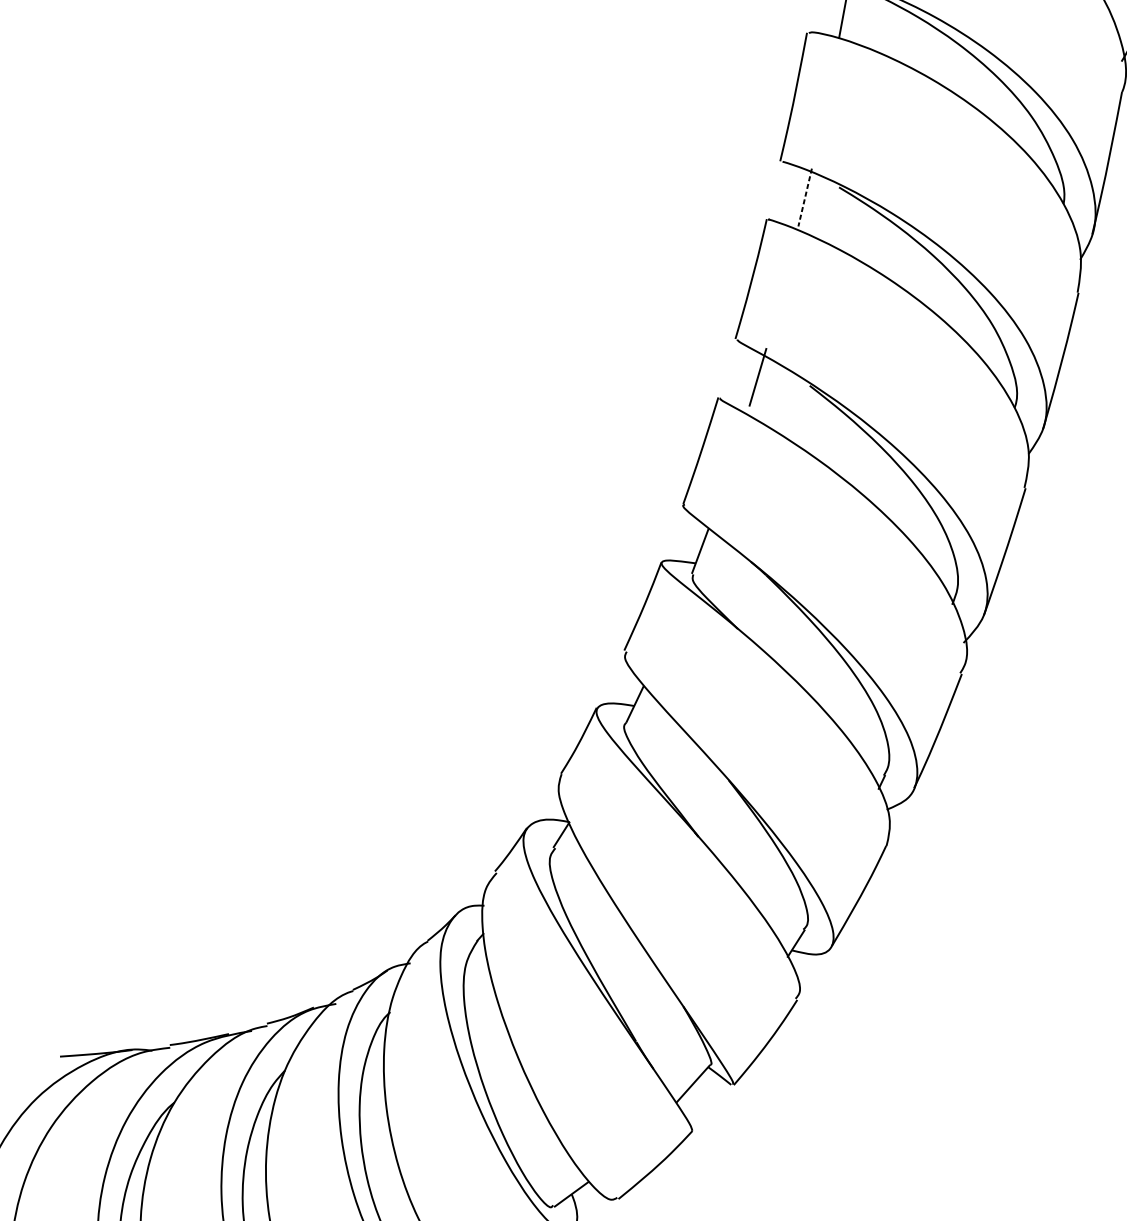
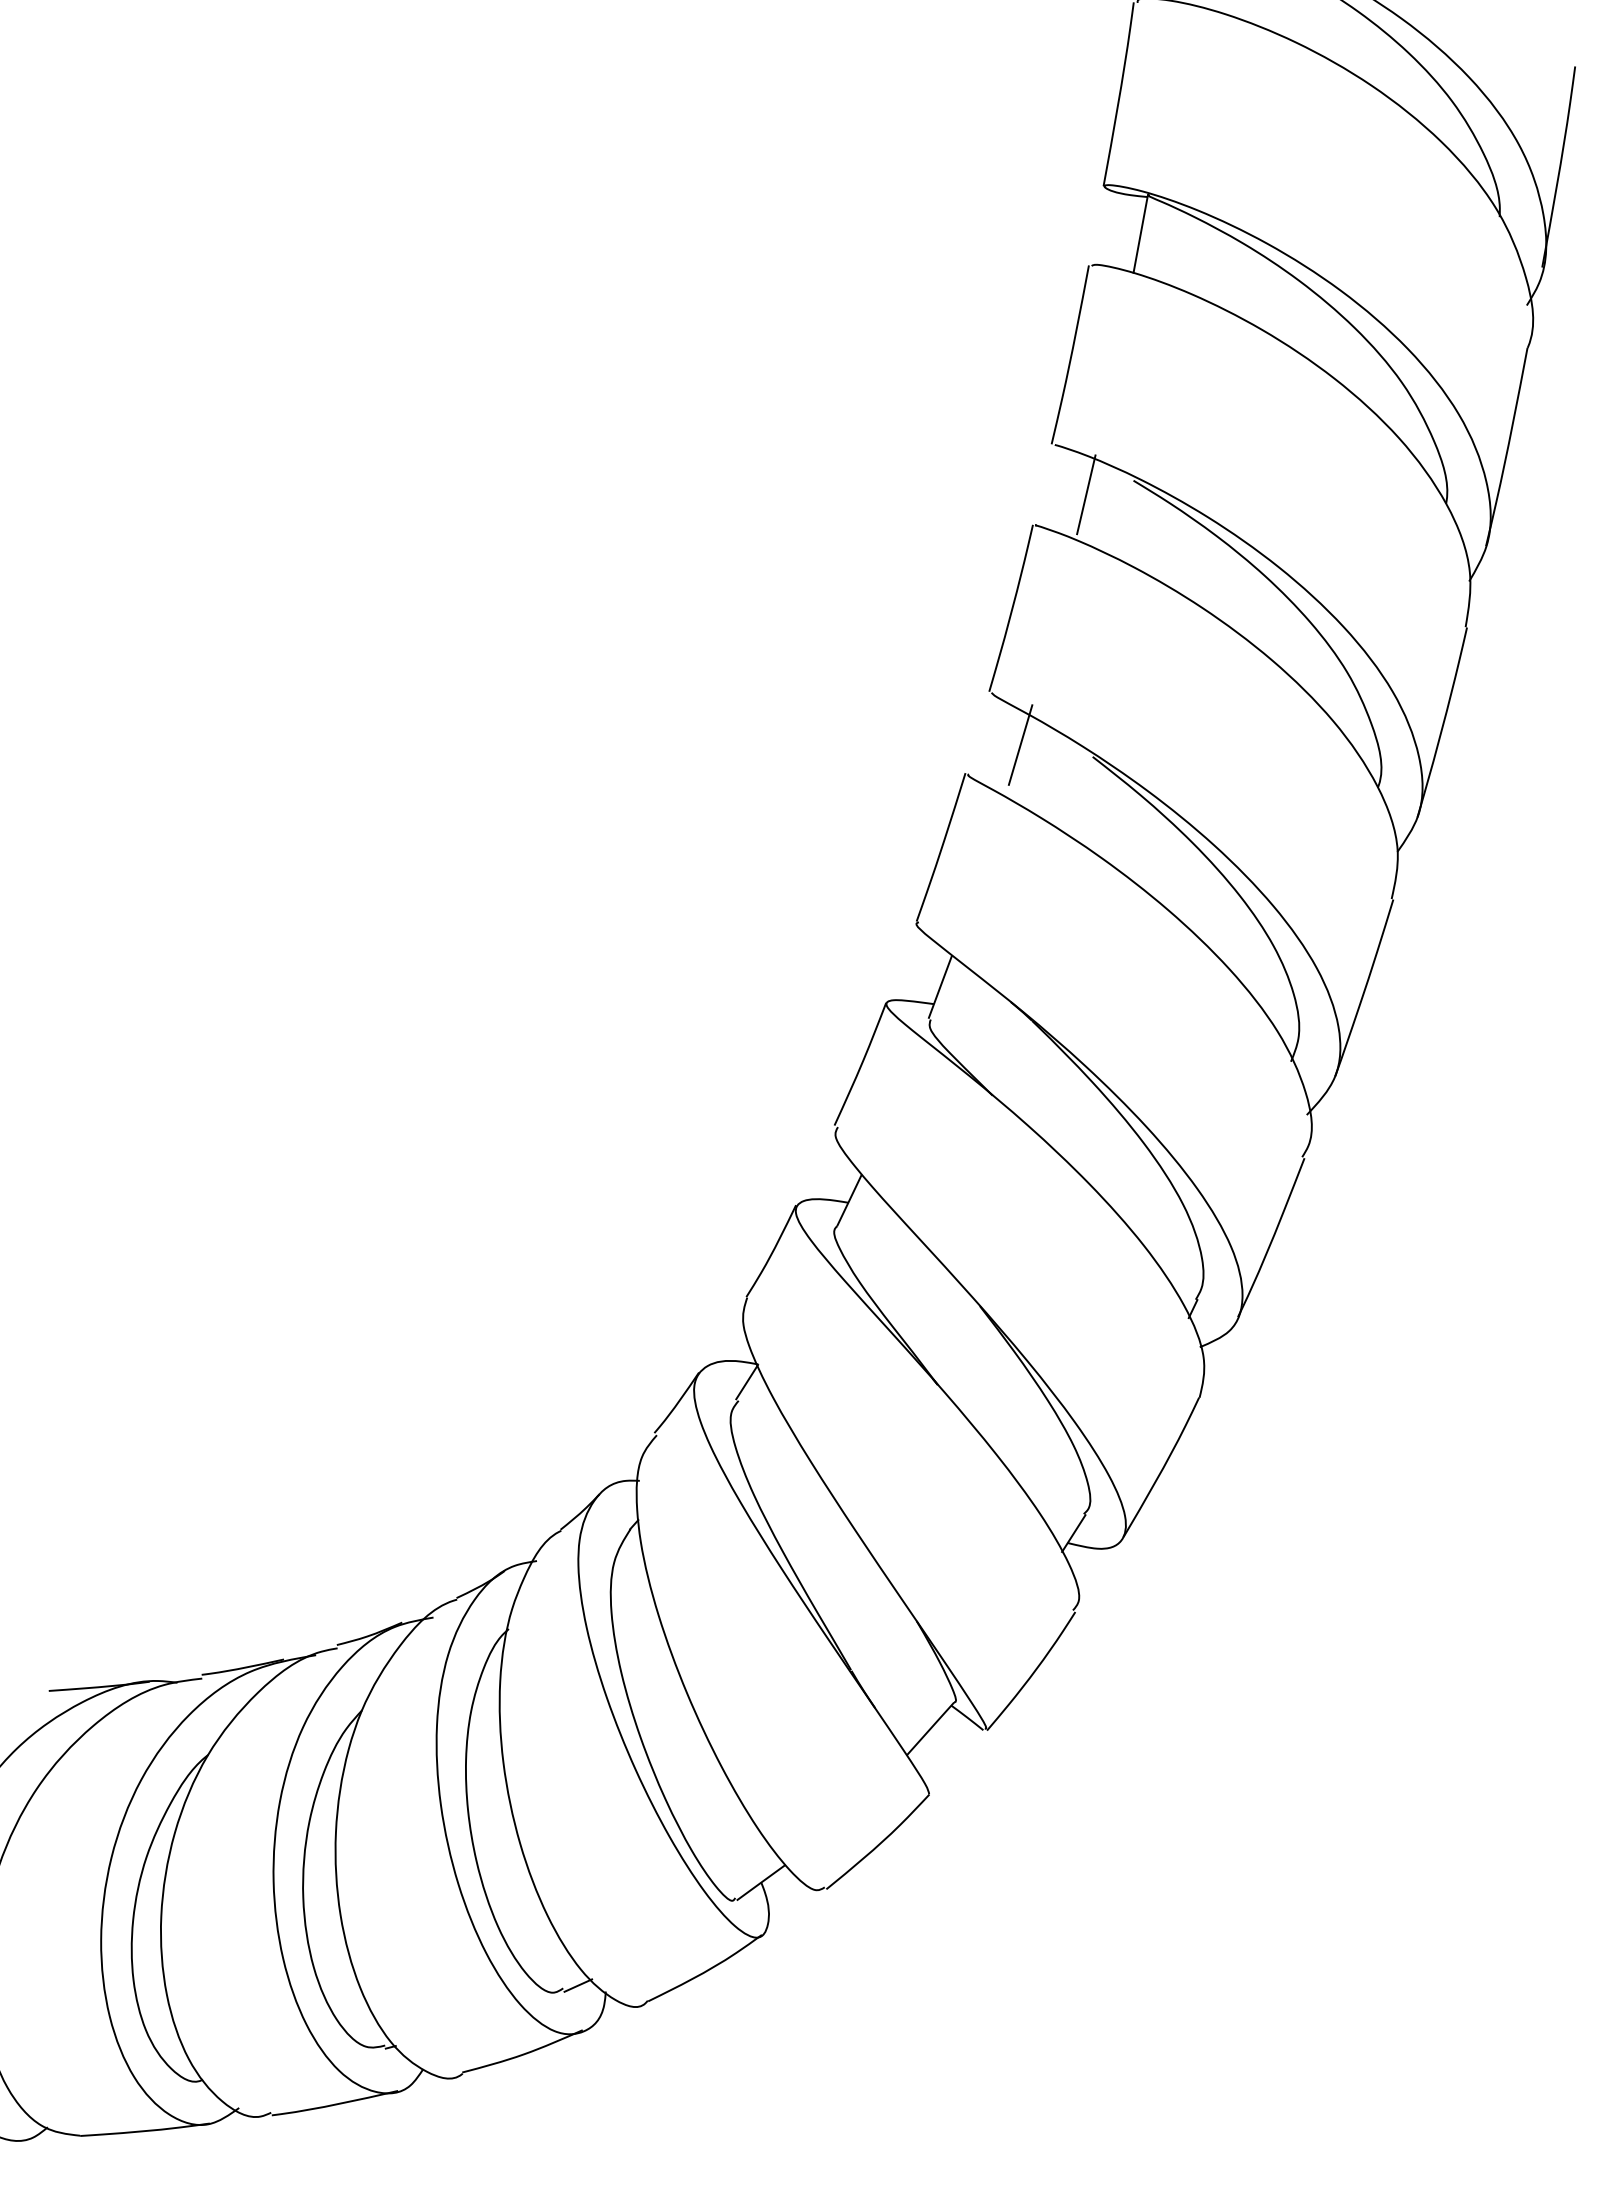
line: (805, 197) -> (1086, 494), dashed -> solid

